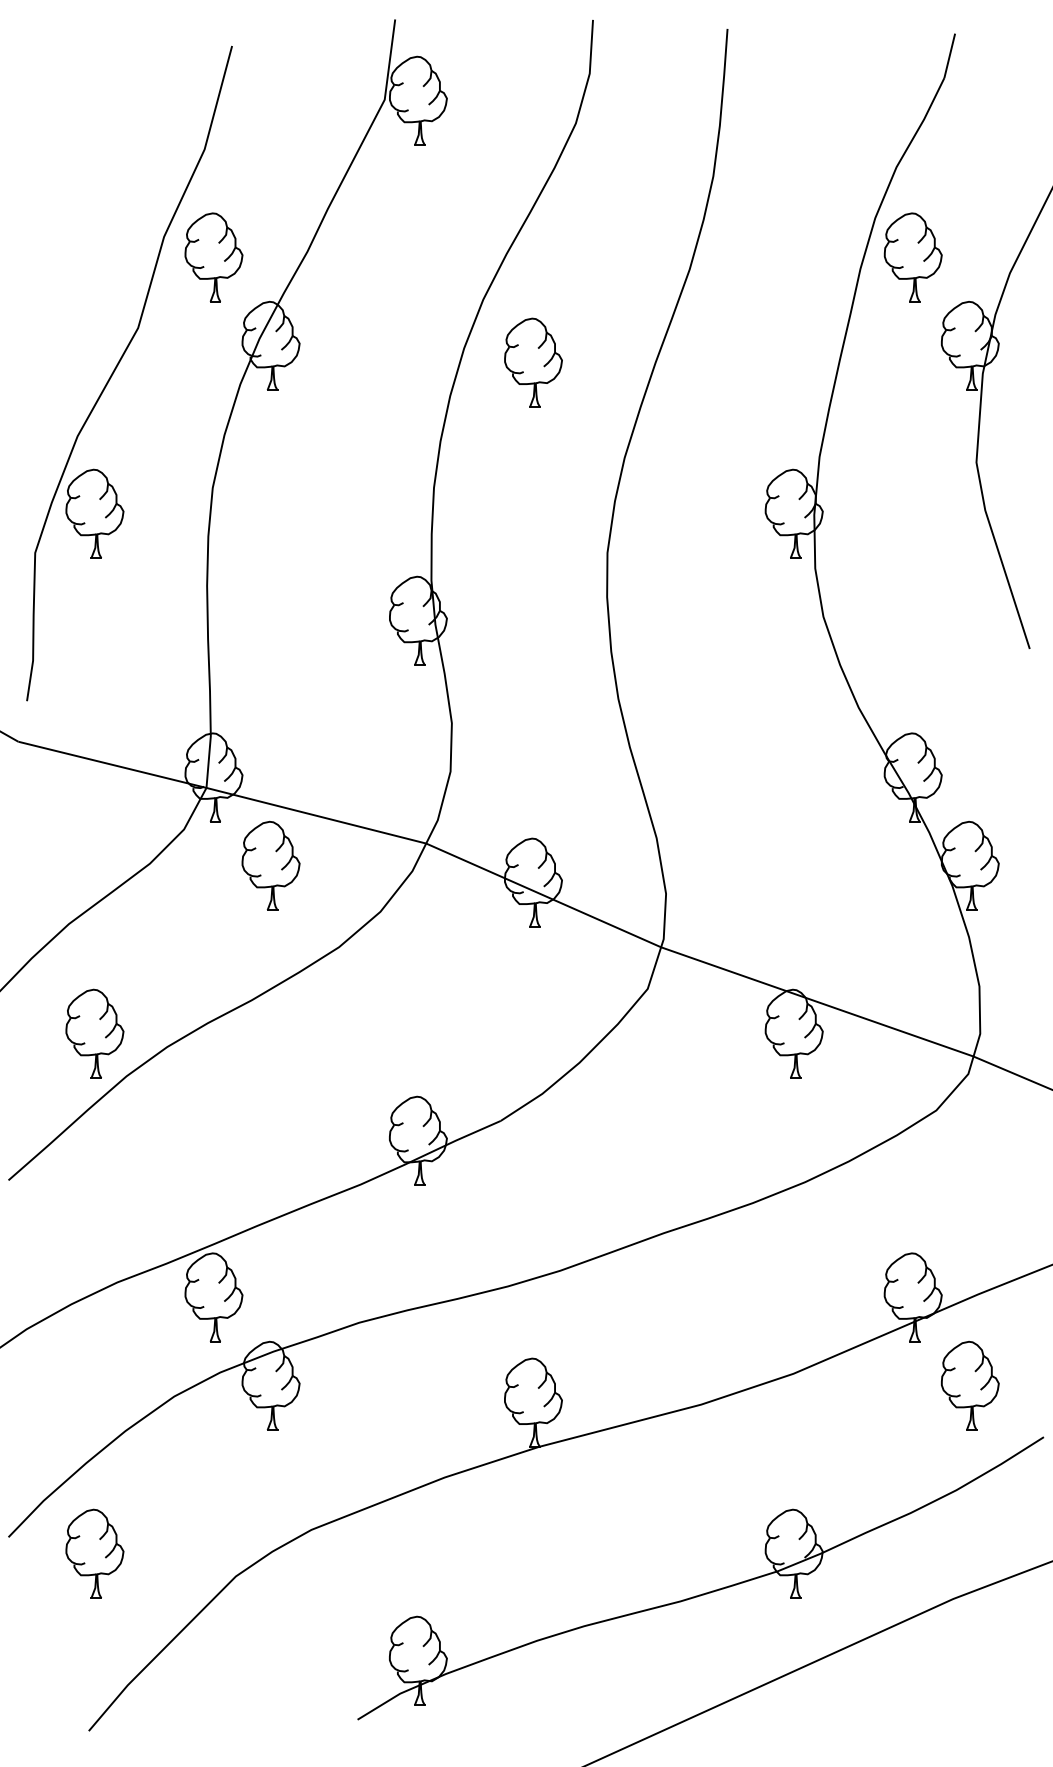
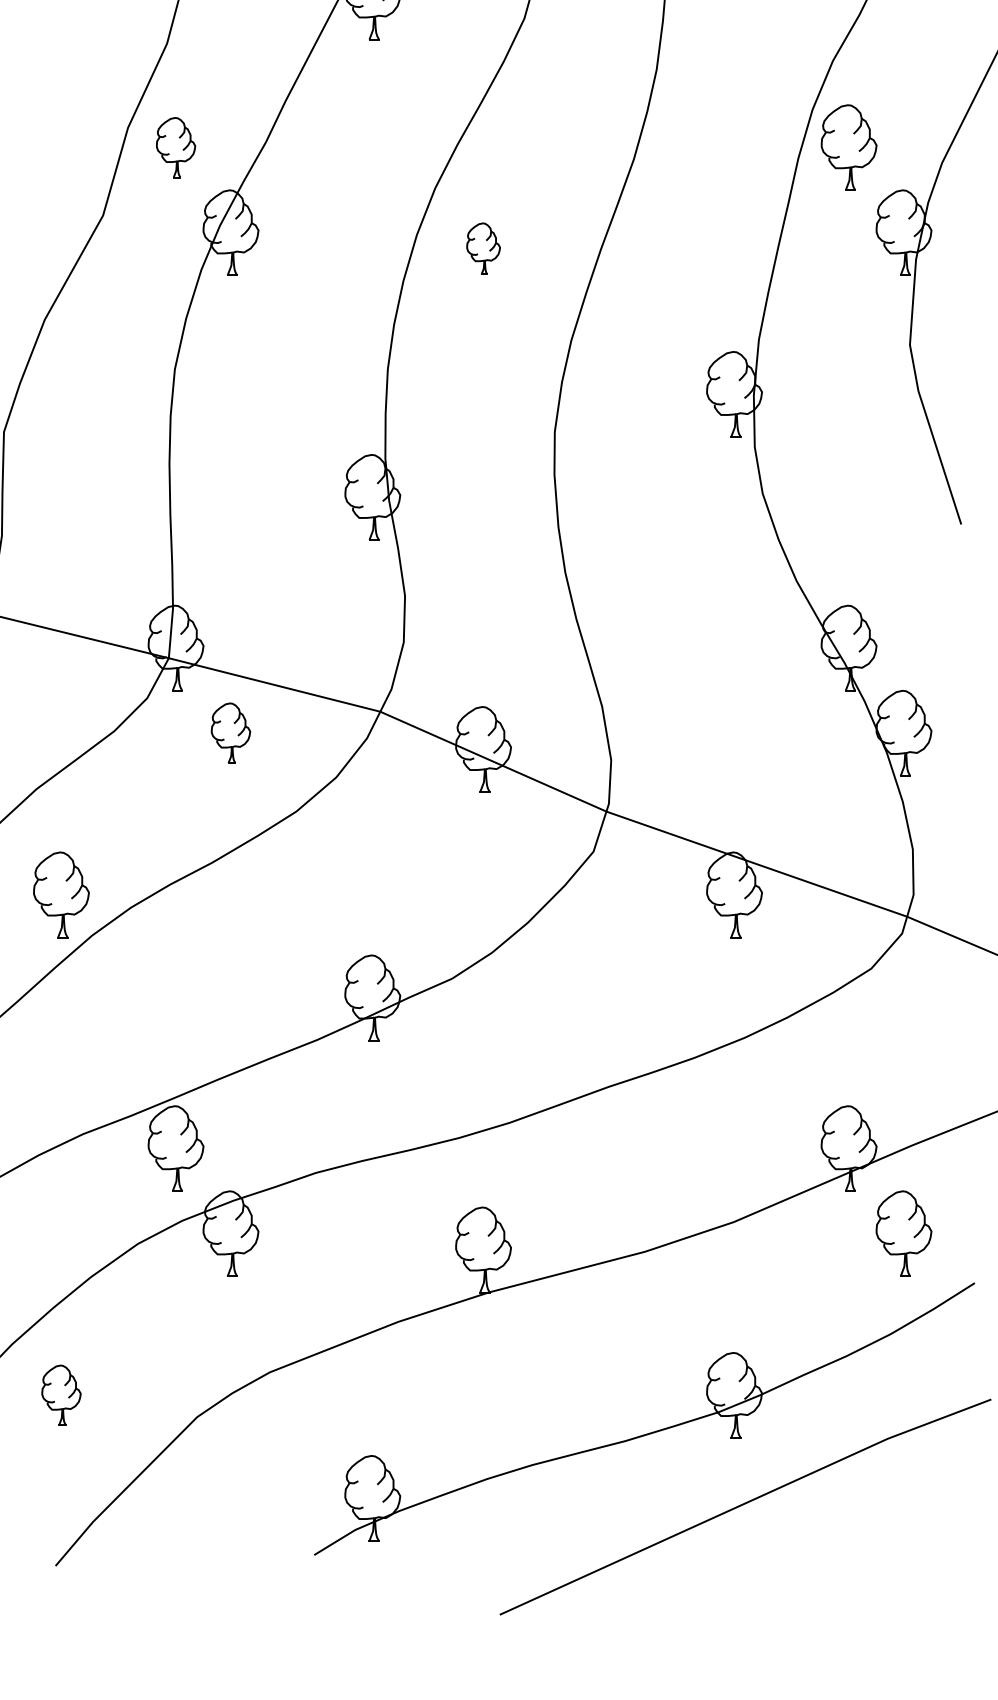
part: (213, 257) -> (175, 147), size x0.7
part: (533, 362) -> (483, 248), size x0.6
part: (94, 513) -> (61, 394), removed
part: (270, 865) -> (230, 732), size x0.7
part: (94, 1553) -> (61, 1395), size x0.7

